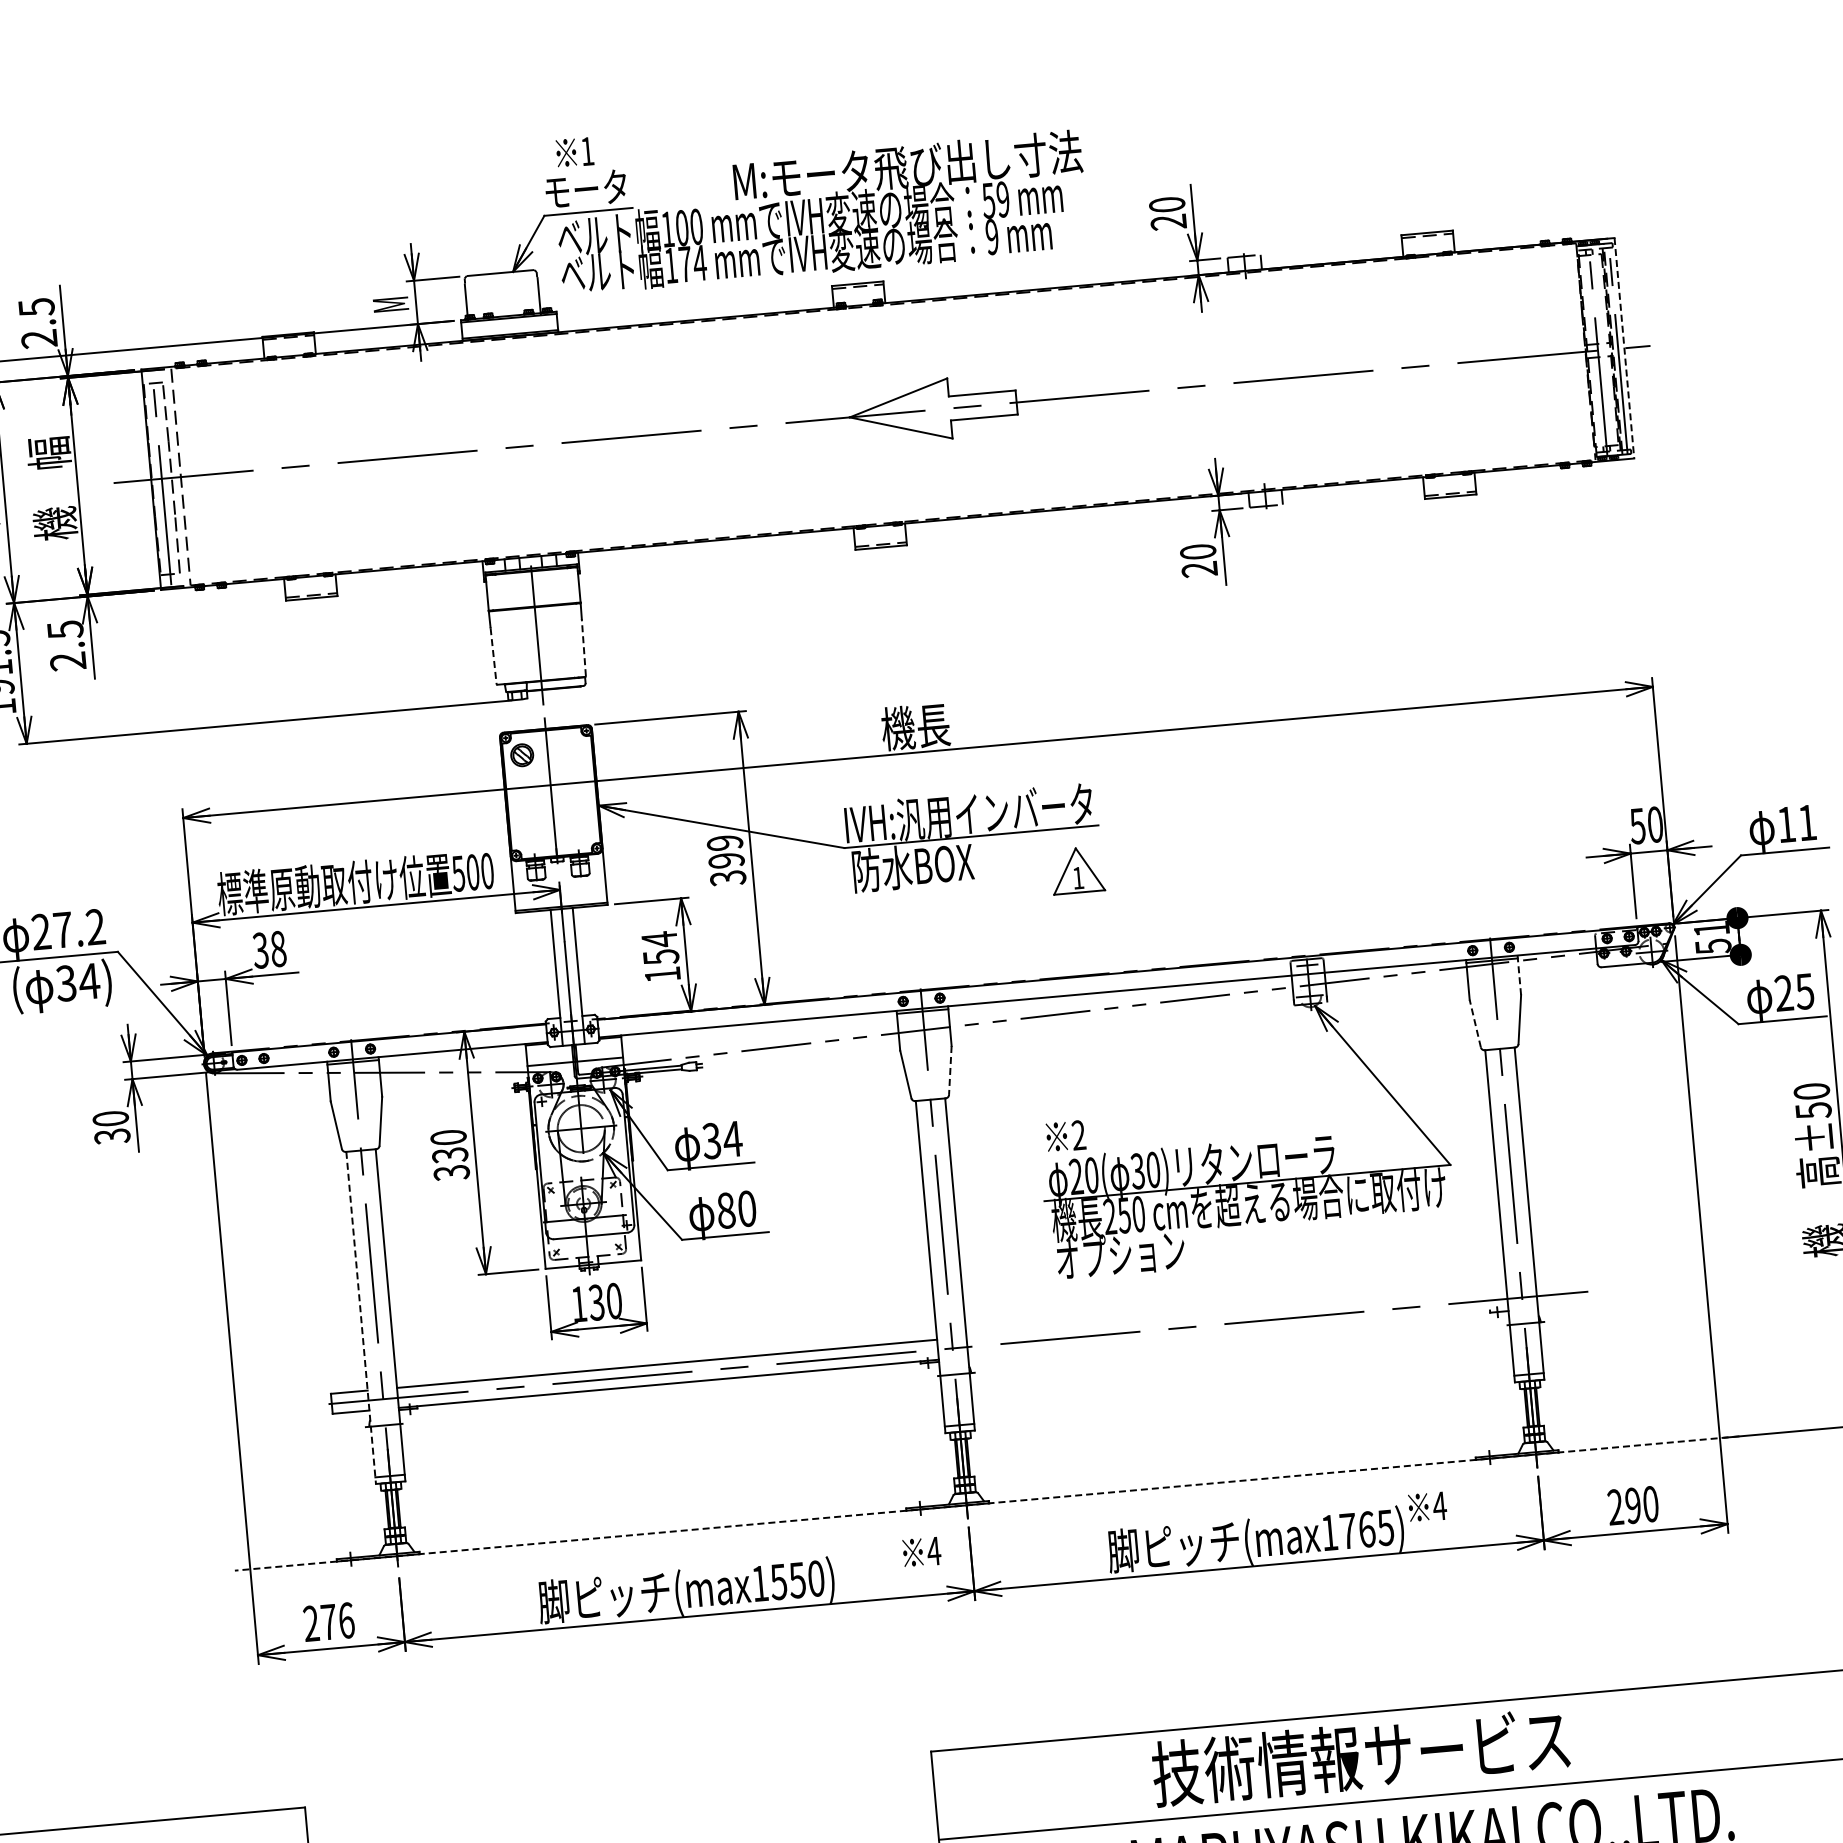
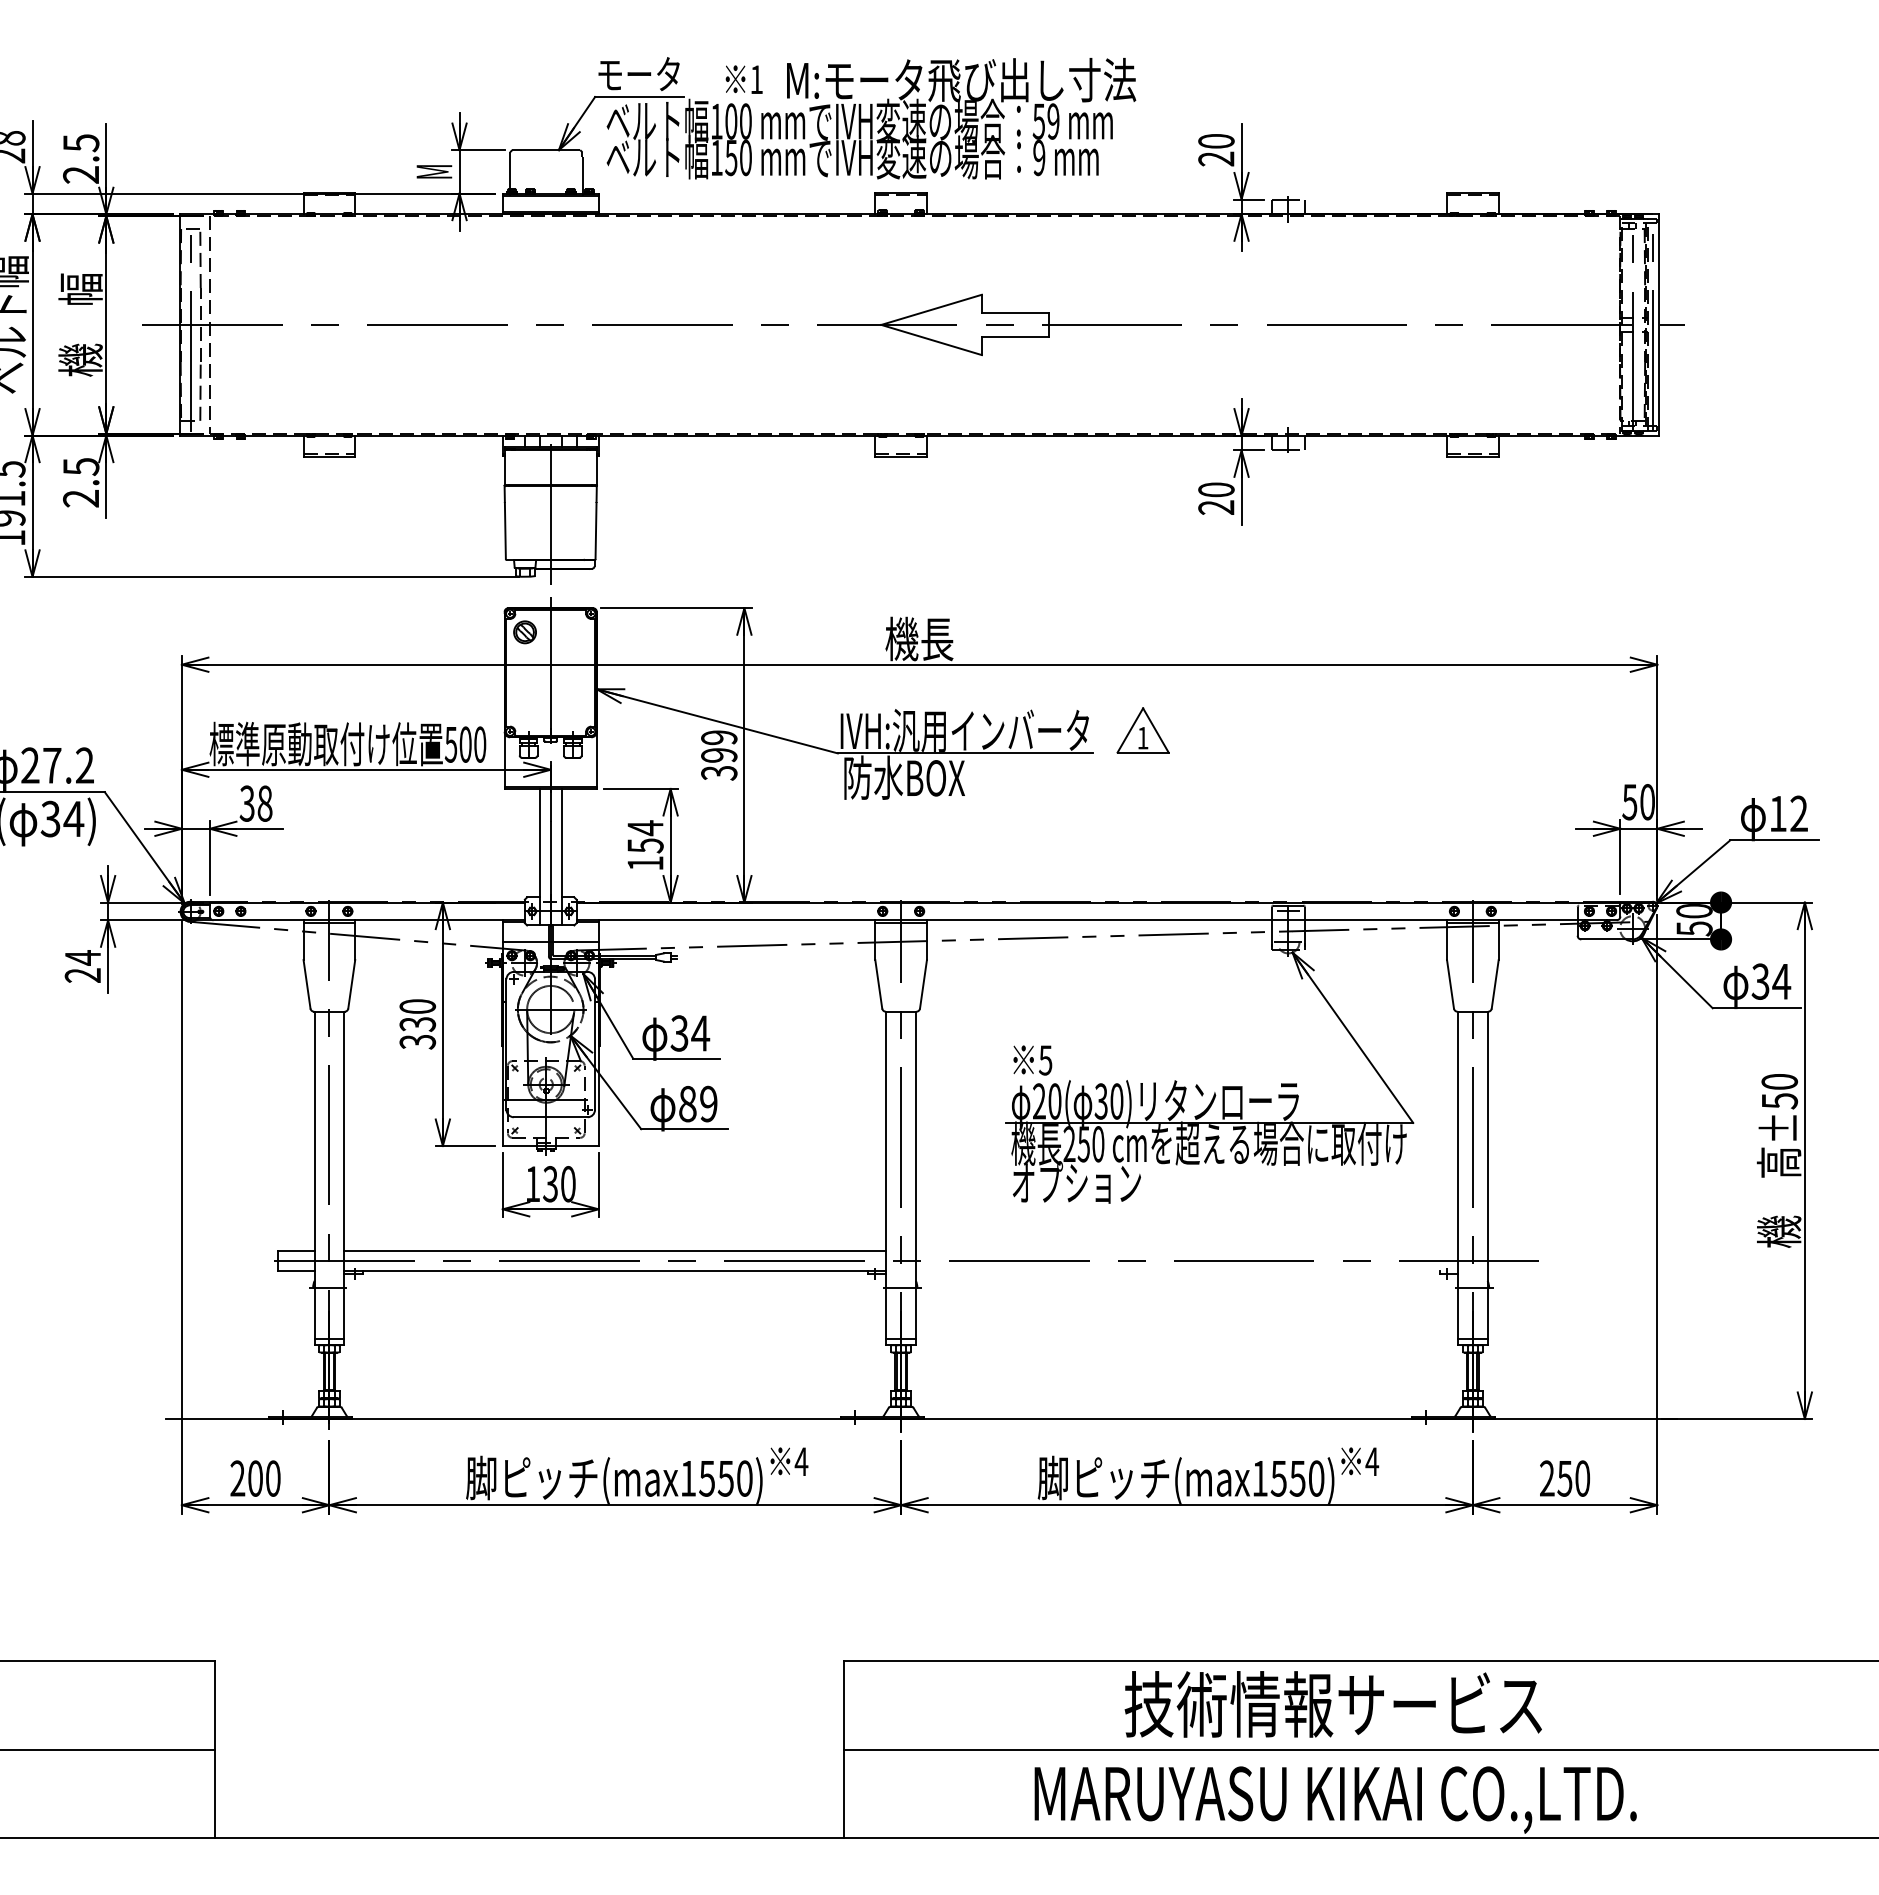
text: (574, 152) -> (743, 79), moved
text: (692, 264) -> (738, 158), 174 -> 150
line: (1624, 347) -> (1659, 324), dashed -> solid
line: (584, 647) -> (596, 530), dashed -> solid
line: (493, 656) -> (505, 531), dashed -> solid
text: (1806, 822) -> (1798, 813), 11 -> 12
part: (1077, 870) -> (1142, 730), moved
text: (1711, 929) -> (1694, 911), 51 -> 50
line: (1519, 975) -> (1498, 940), dashed -> solid
text: (1794, 992) -> (1771, 981), 25 -> 34
line: (1475, 1022) -> (1450, 983), dashed -> solid
line: (950, 1070) -> (923, 984), dashed -> solid
text: (111, 1127) -> (82, 966), 30 -> 24
text: (1078, 1135) -> (1045, 1060), 2 -> 5
text: (746, 1208) -> (708, 1103), 80 -> 89
line: (361, 1317) -> (314, 1178), dashed -> solid
line: (986, 1503) -> (921, 1418), dashed -> solid
text: (1632, 1505) -> (1564, 1478), 290 -> 250
text: (1366, 1529) -> (1297, 1478), (max1765) -> (max1550)
text: (922, 1552) -> (789, 1461), moved
text: (337, 1621) -> (264, 1478), 276 -> 200
text: (1360, 1756) -> (1332, 1704), moved

